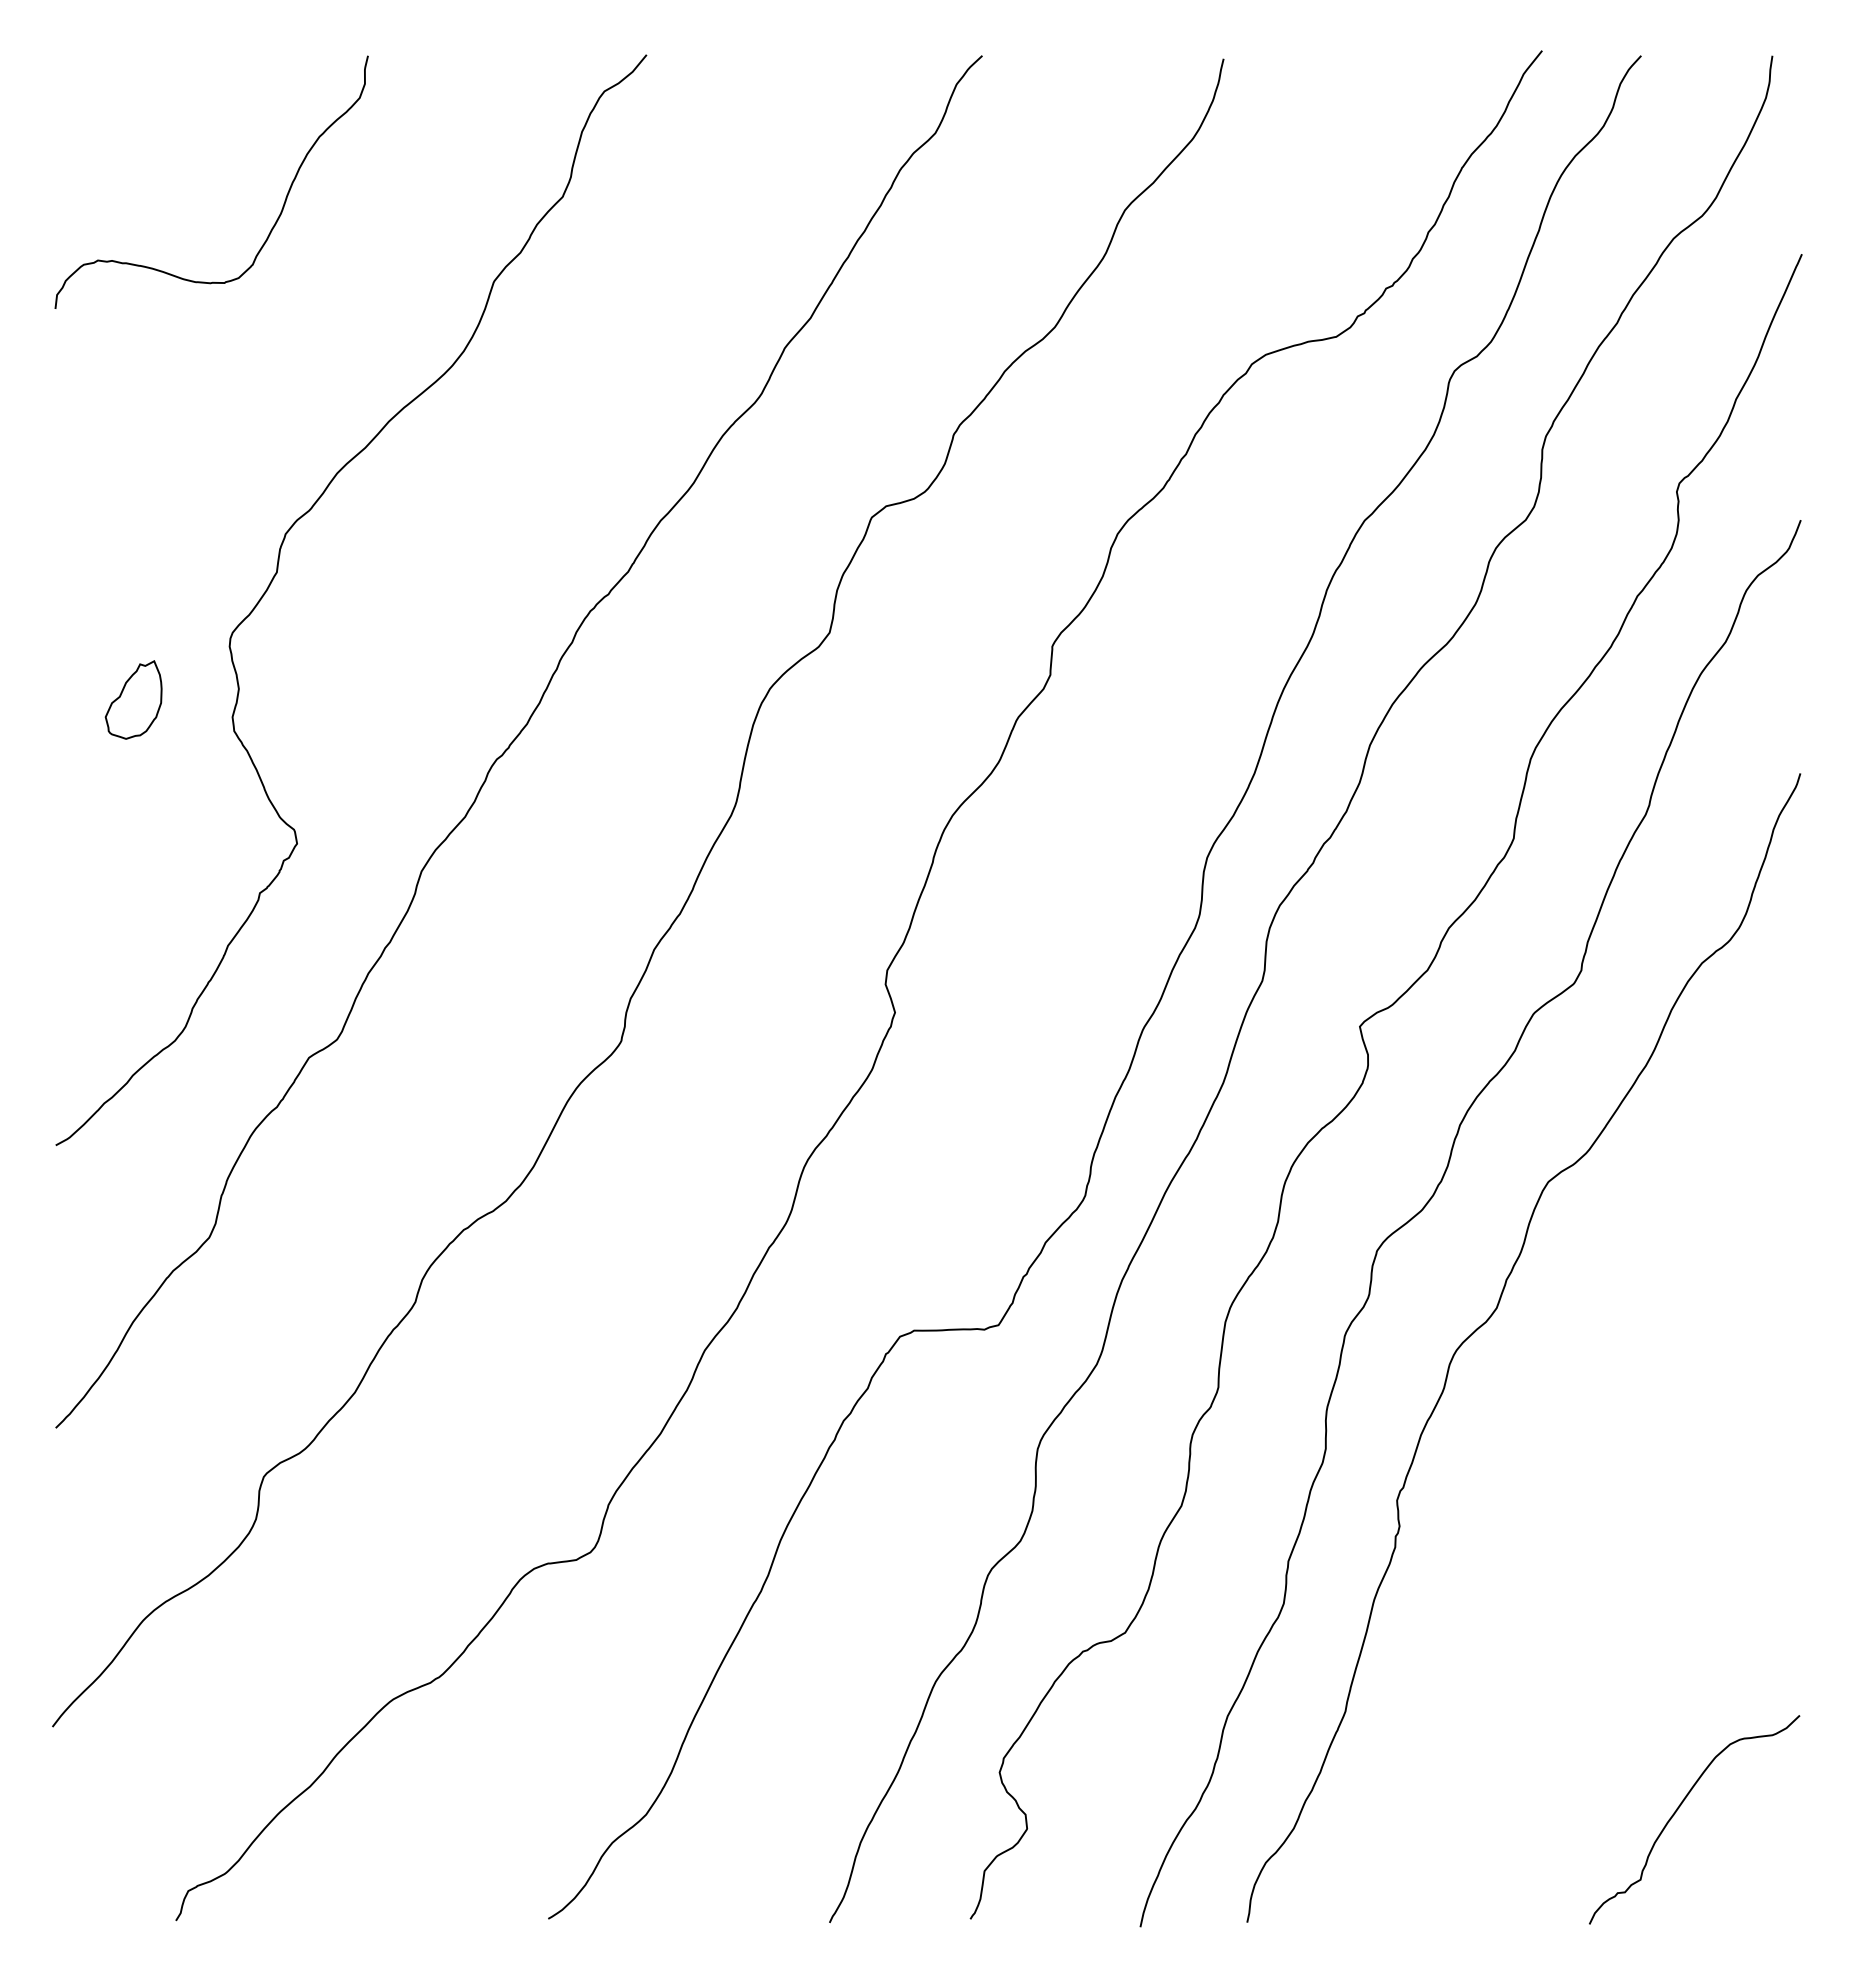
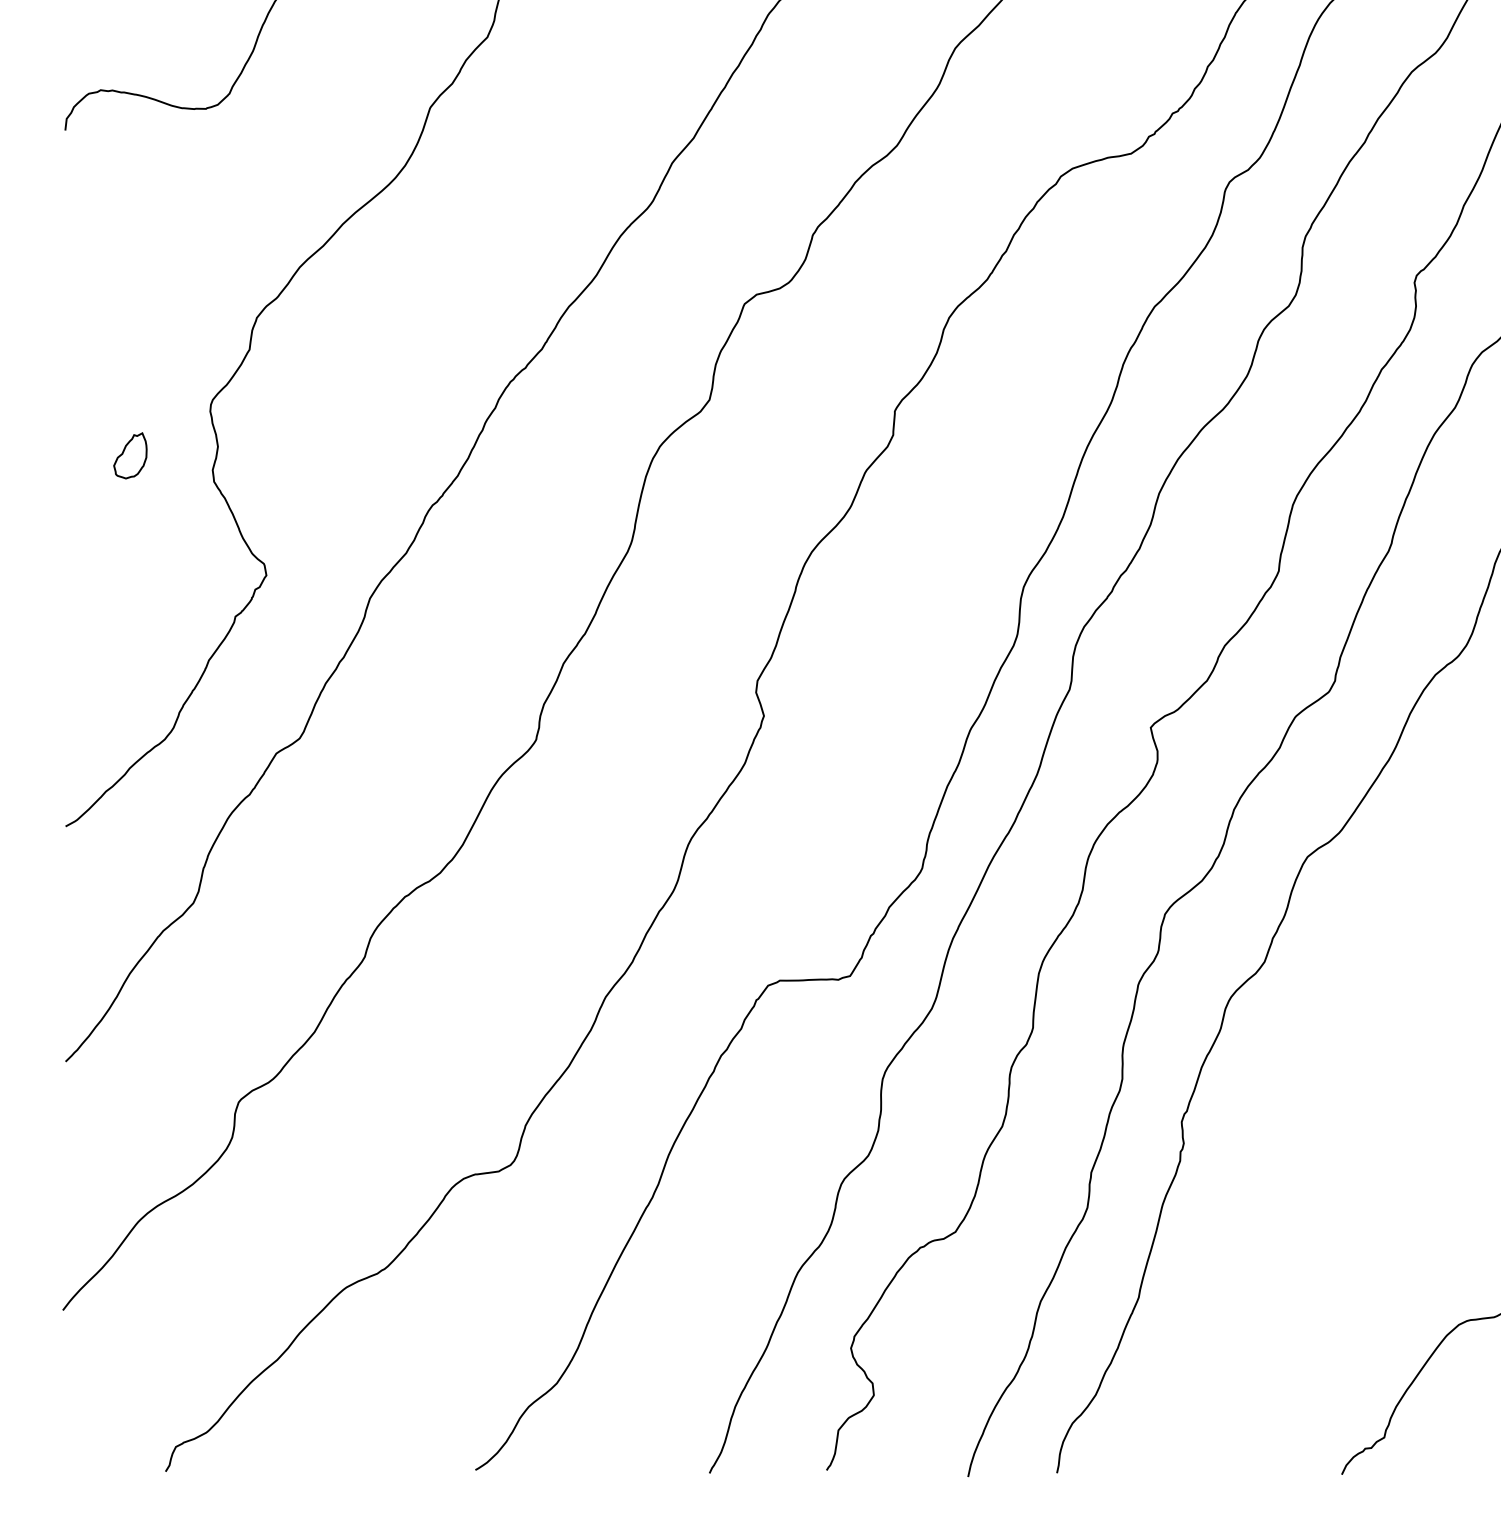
part: (133, 699) -> (130, 455), size x0.7

